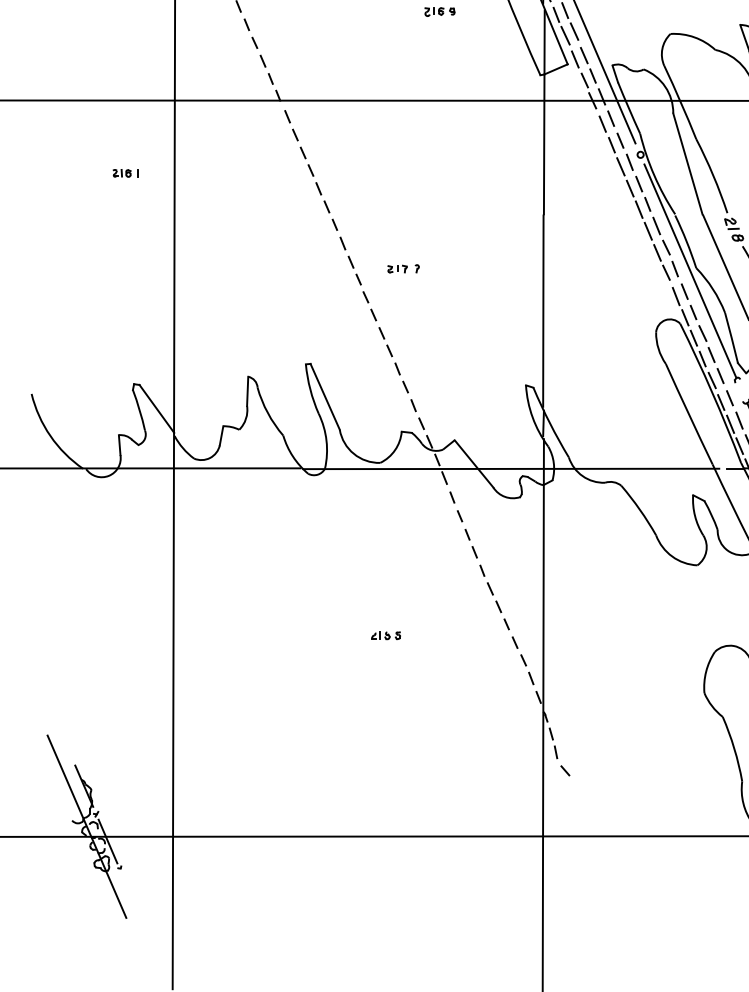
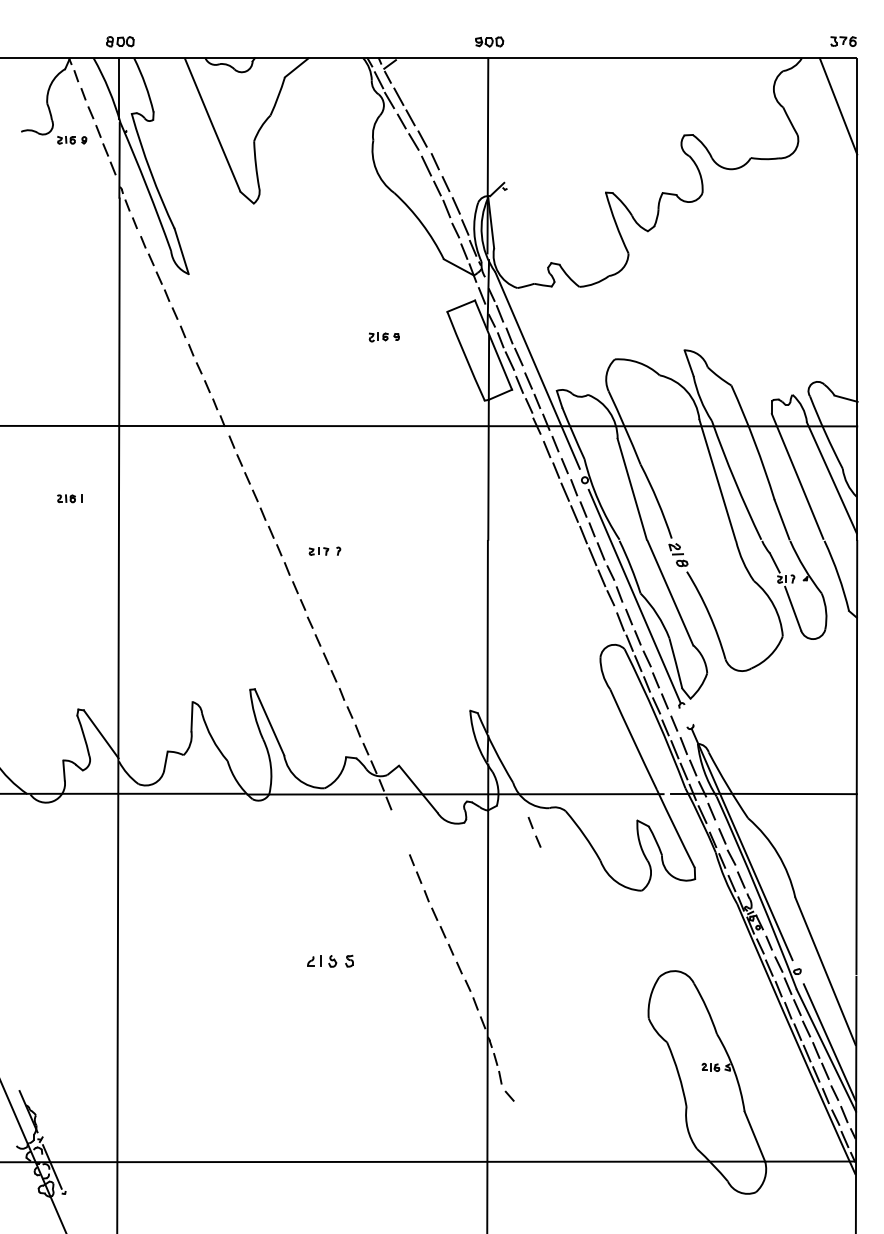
part: (403, 268) -> (324, 550), moved
part: (456, 507) -> (534, 832), moved
part: (386, 635) -> (330, 960), size x1.6

